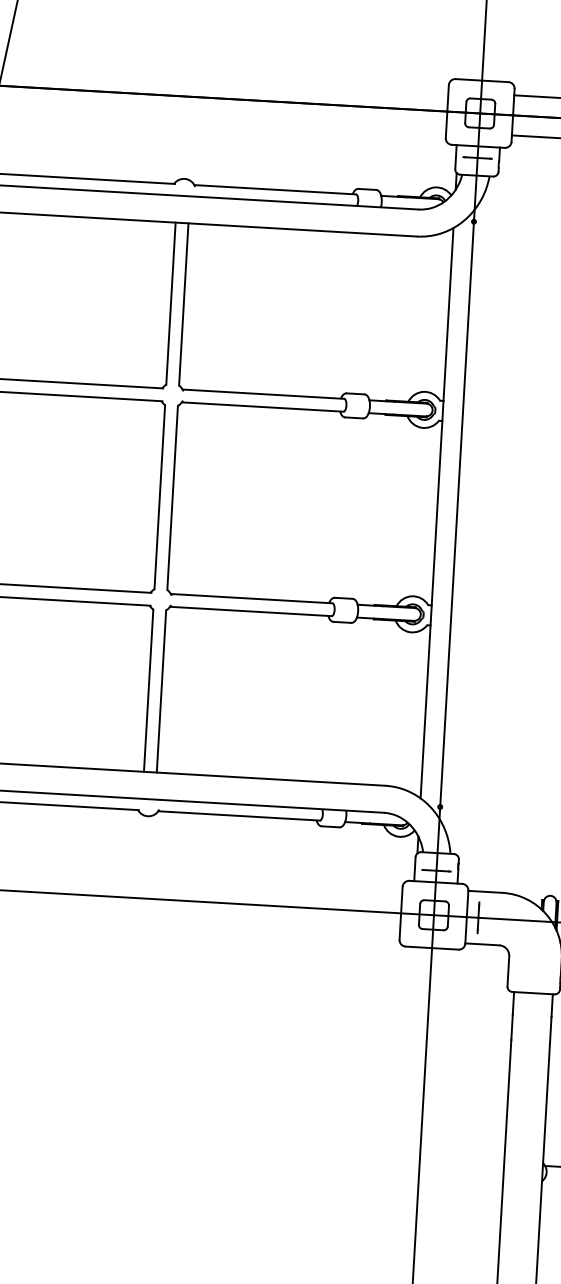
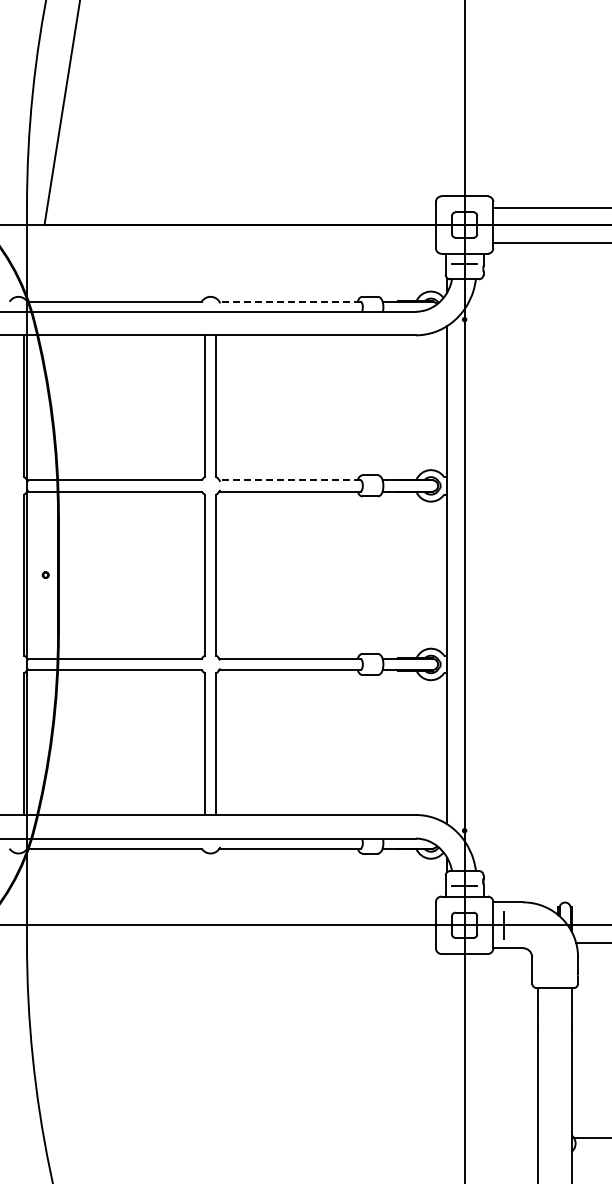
line: (275, 189) -> (290, 301), solid -> dashed
line: (263, 394) -> (290, 480), solid -> dashed

